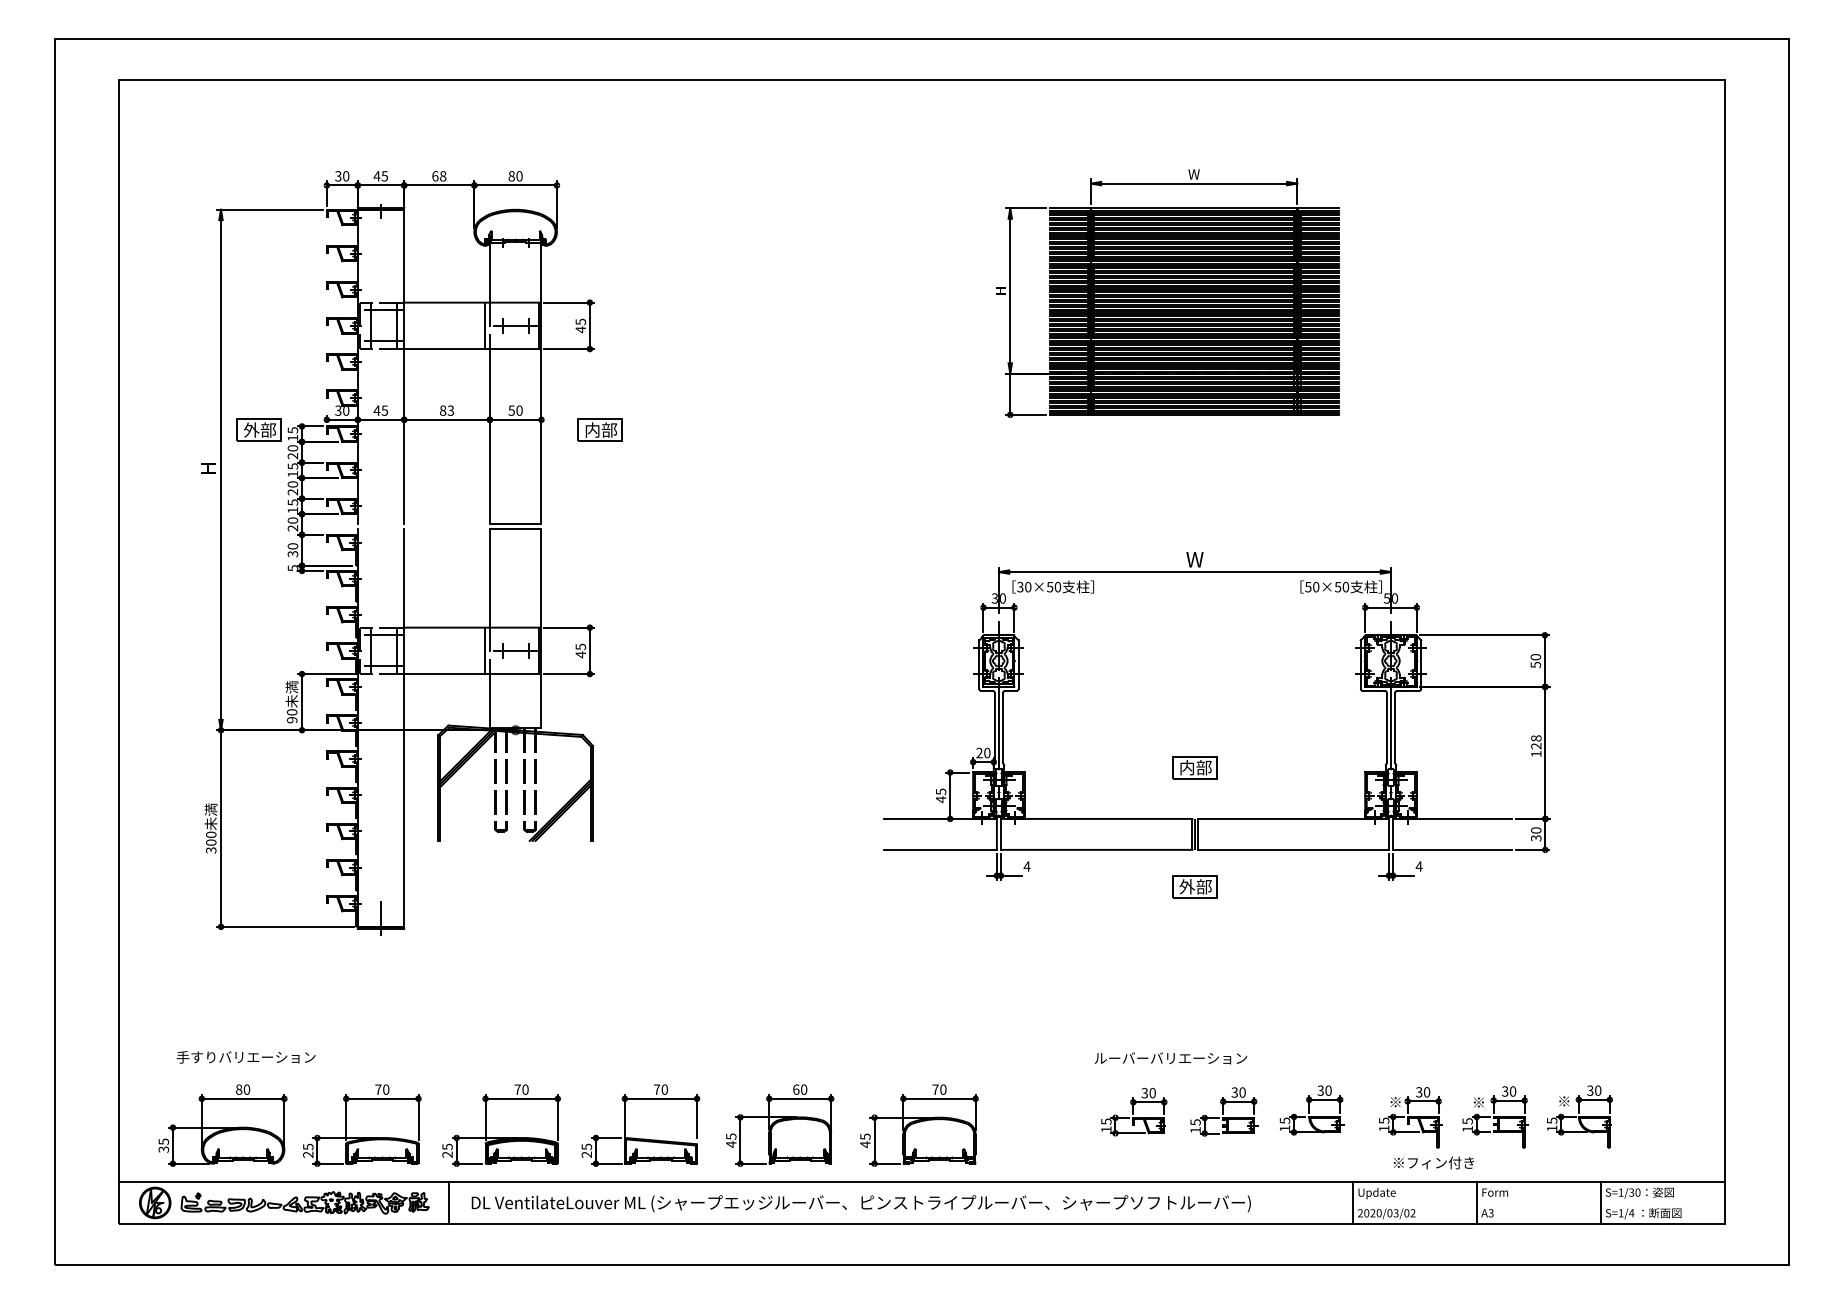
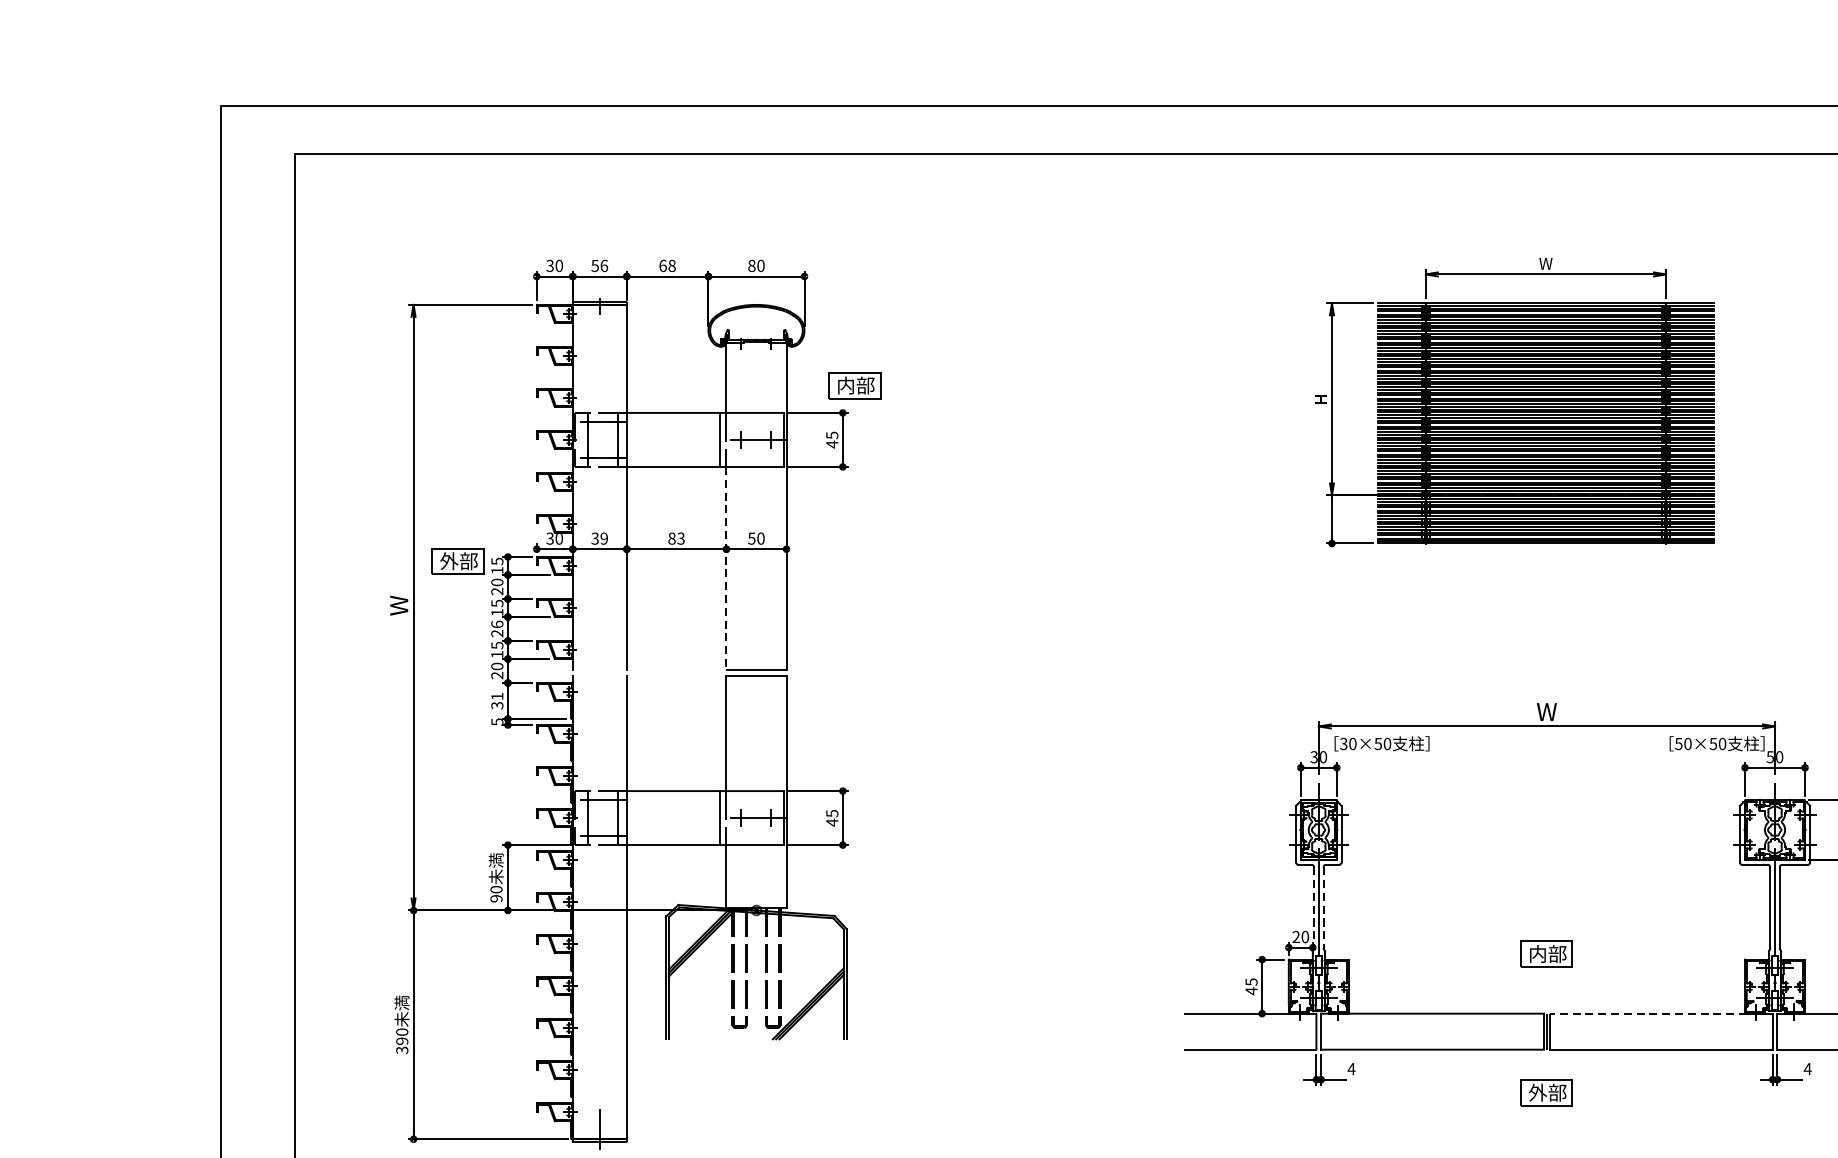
text: (380, 176) -> (599, 266), 45 -> 56
text: (380, 410) -> (599, 538), 45 -> 39
part: (599, 429) -> (854, 384), moved
line: (489, 436) -> (726, 568), solid -> dashed
text: (208, 467) -> (399, 604), H -> W
text: (292, 484) -> (496, 624), 20 -> 26
text: (292, 546) -> (496, 696), 30 -> 31
line: (994, 728) -> (1313, 908), solid -> dashed
line: (1003, 728) -> (1324, 908), solid -> dashed
line: (1293, 818) -> (1661, 1013), solid -> dashed
text: (211, 842) -> (402, 1041), 300 -> 390

